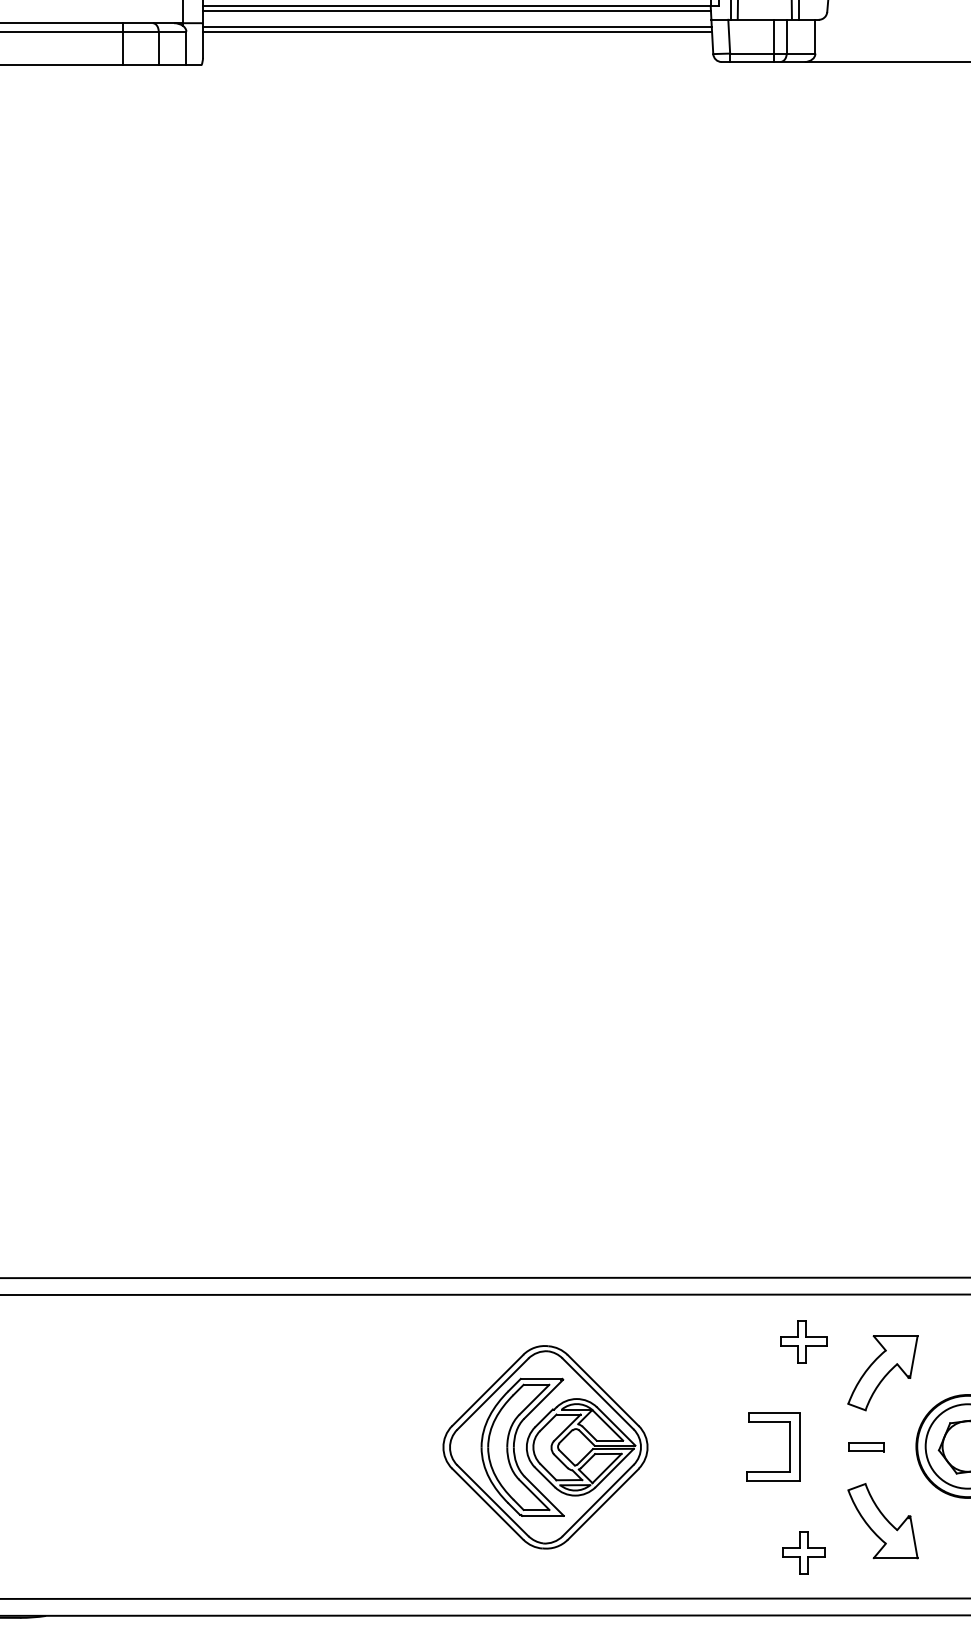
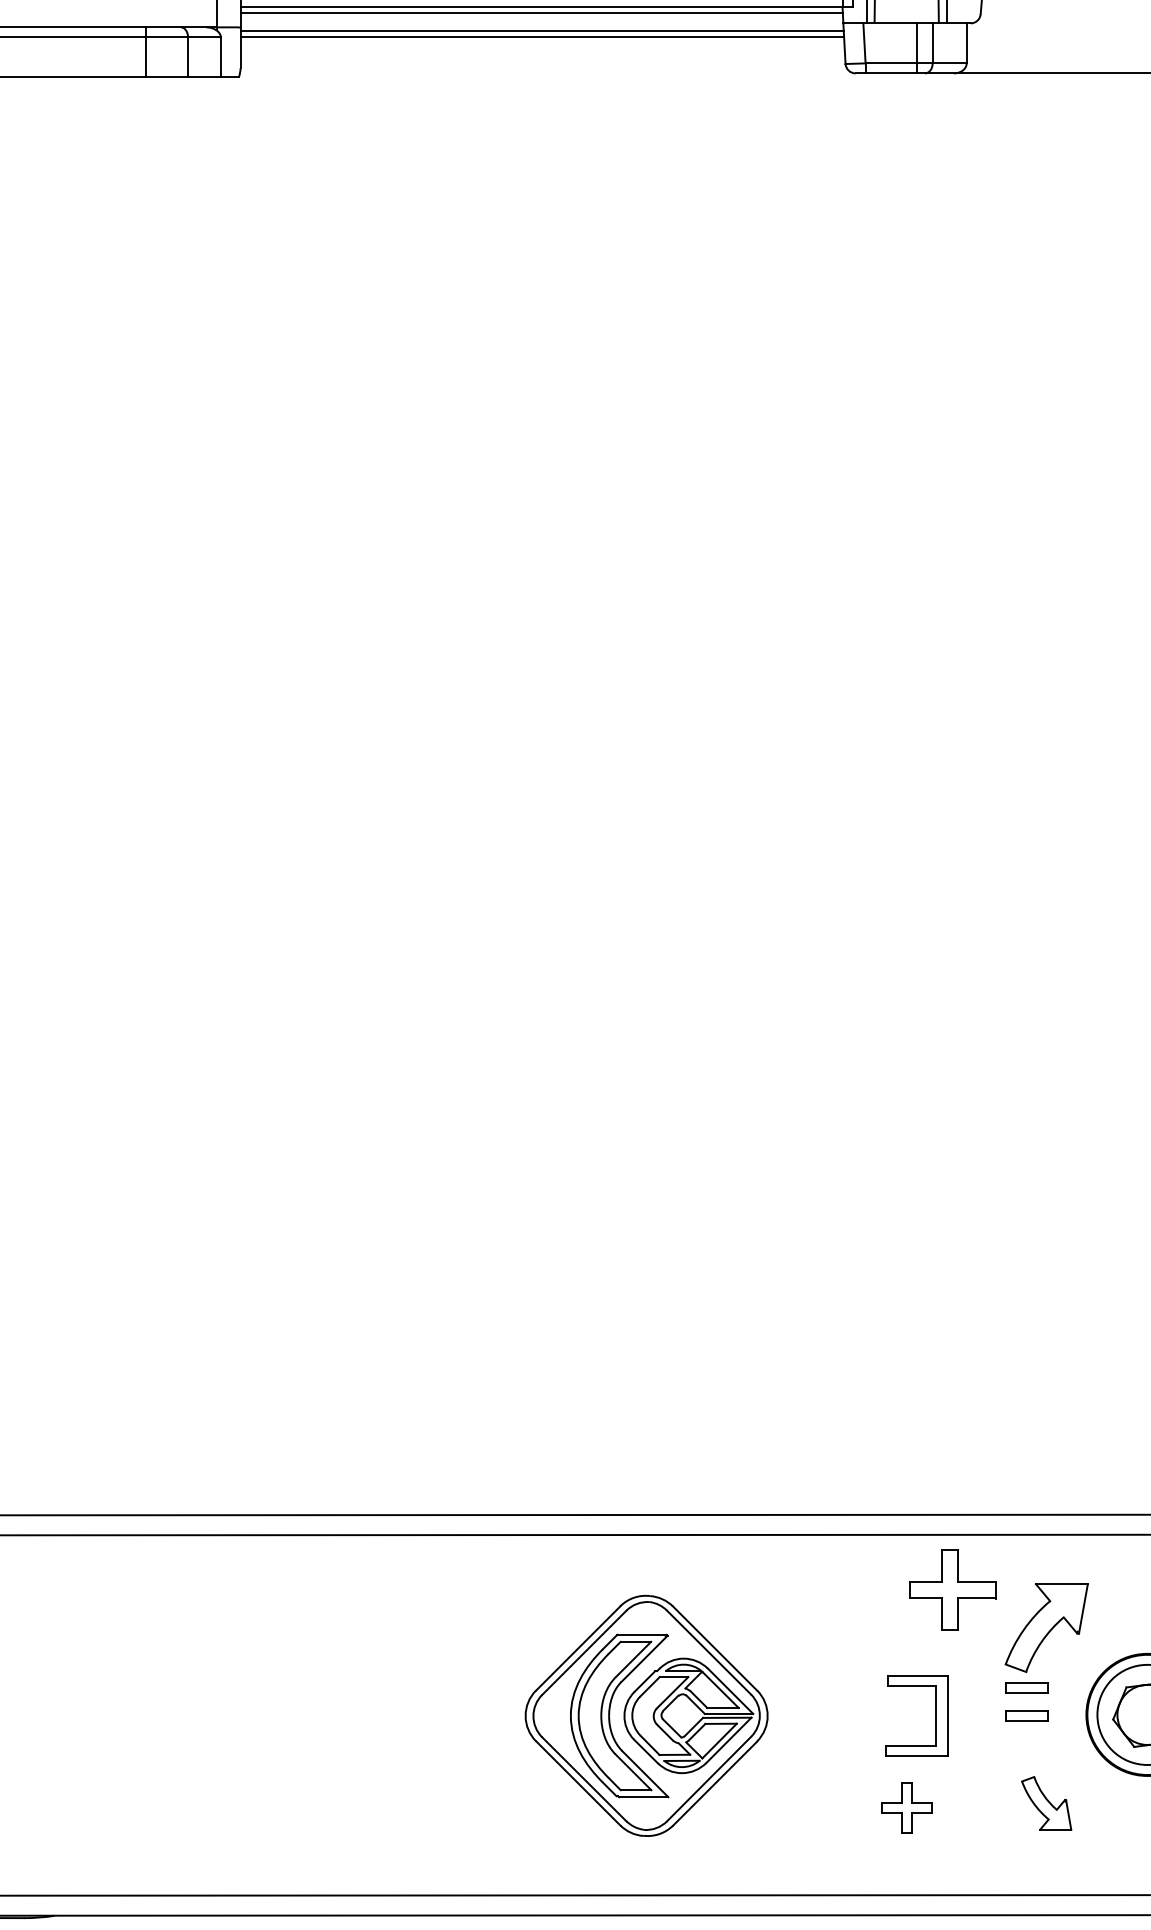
part: (803, 1341) -> (952, 1590), size x1.6
part: (865, 1423) -> (1026, 1687), added
part: (882, 1521) -> (1046, 1803), size x0.6
part: (803, 1552) -> (906, 1807), moved

